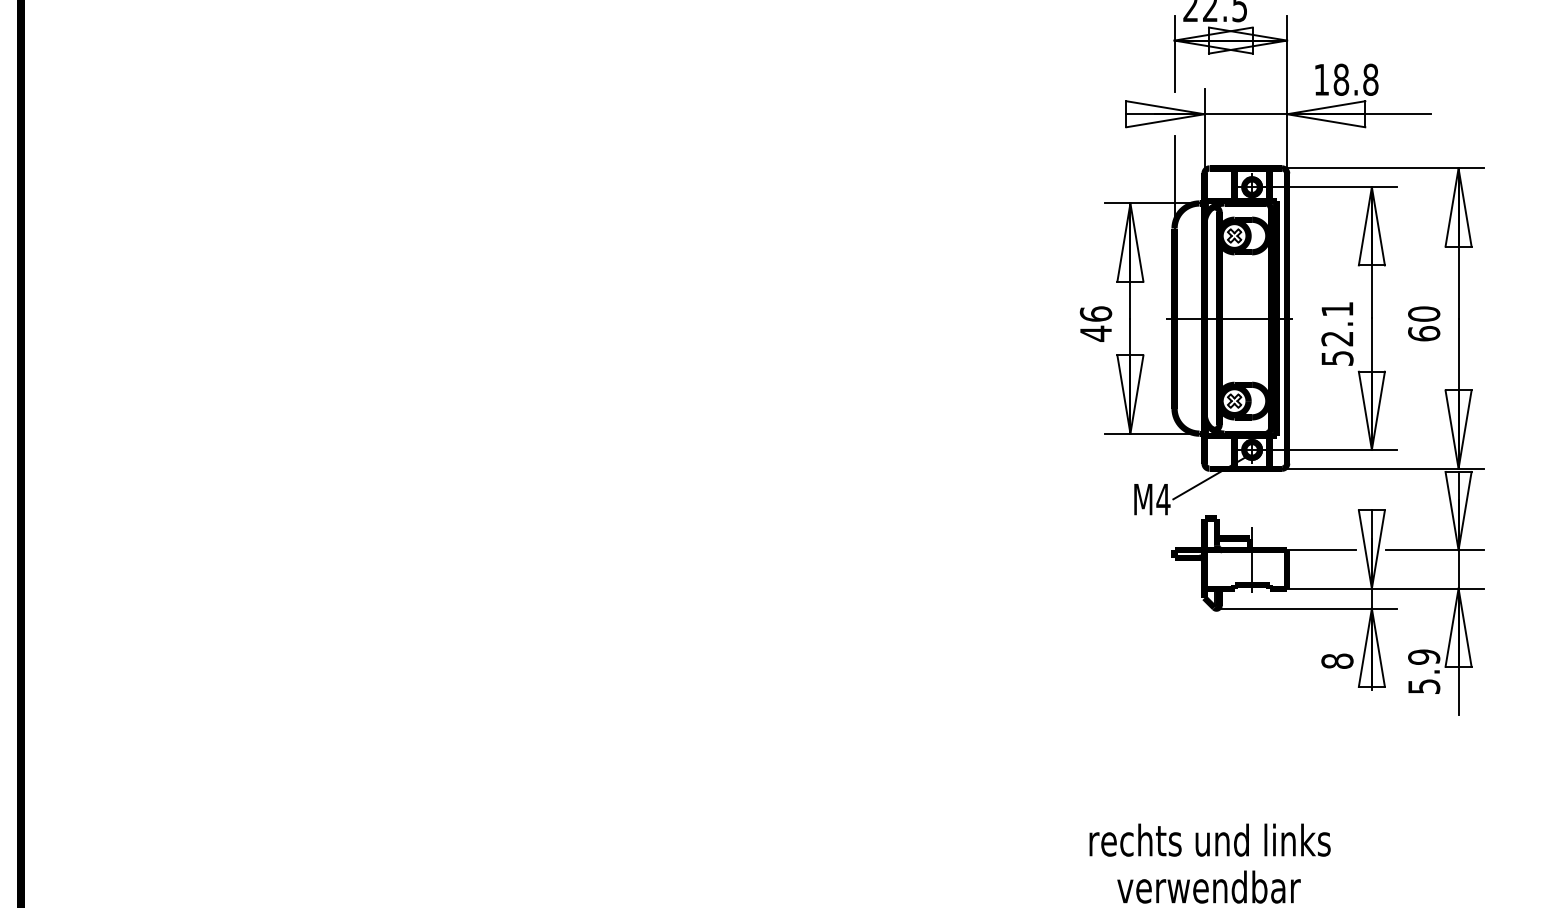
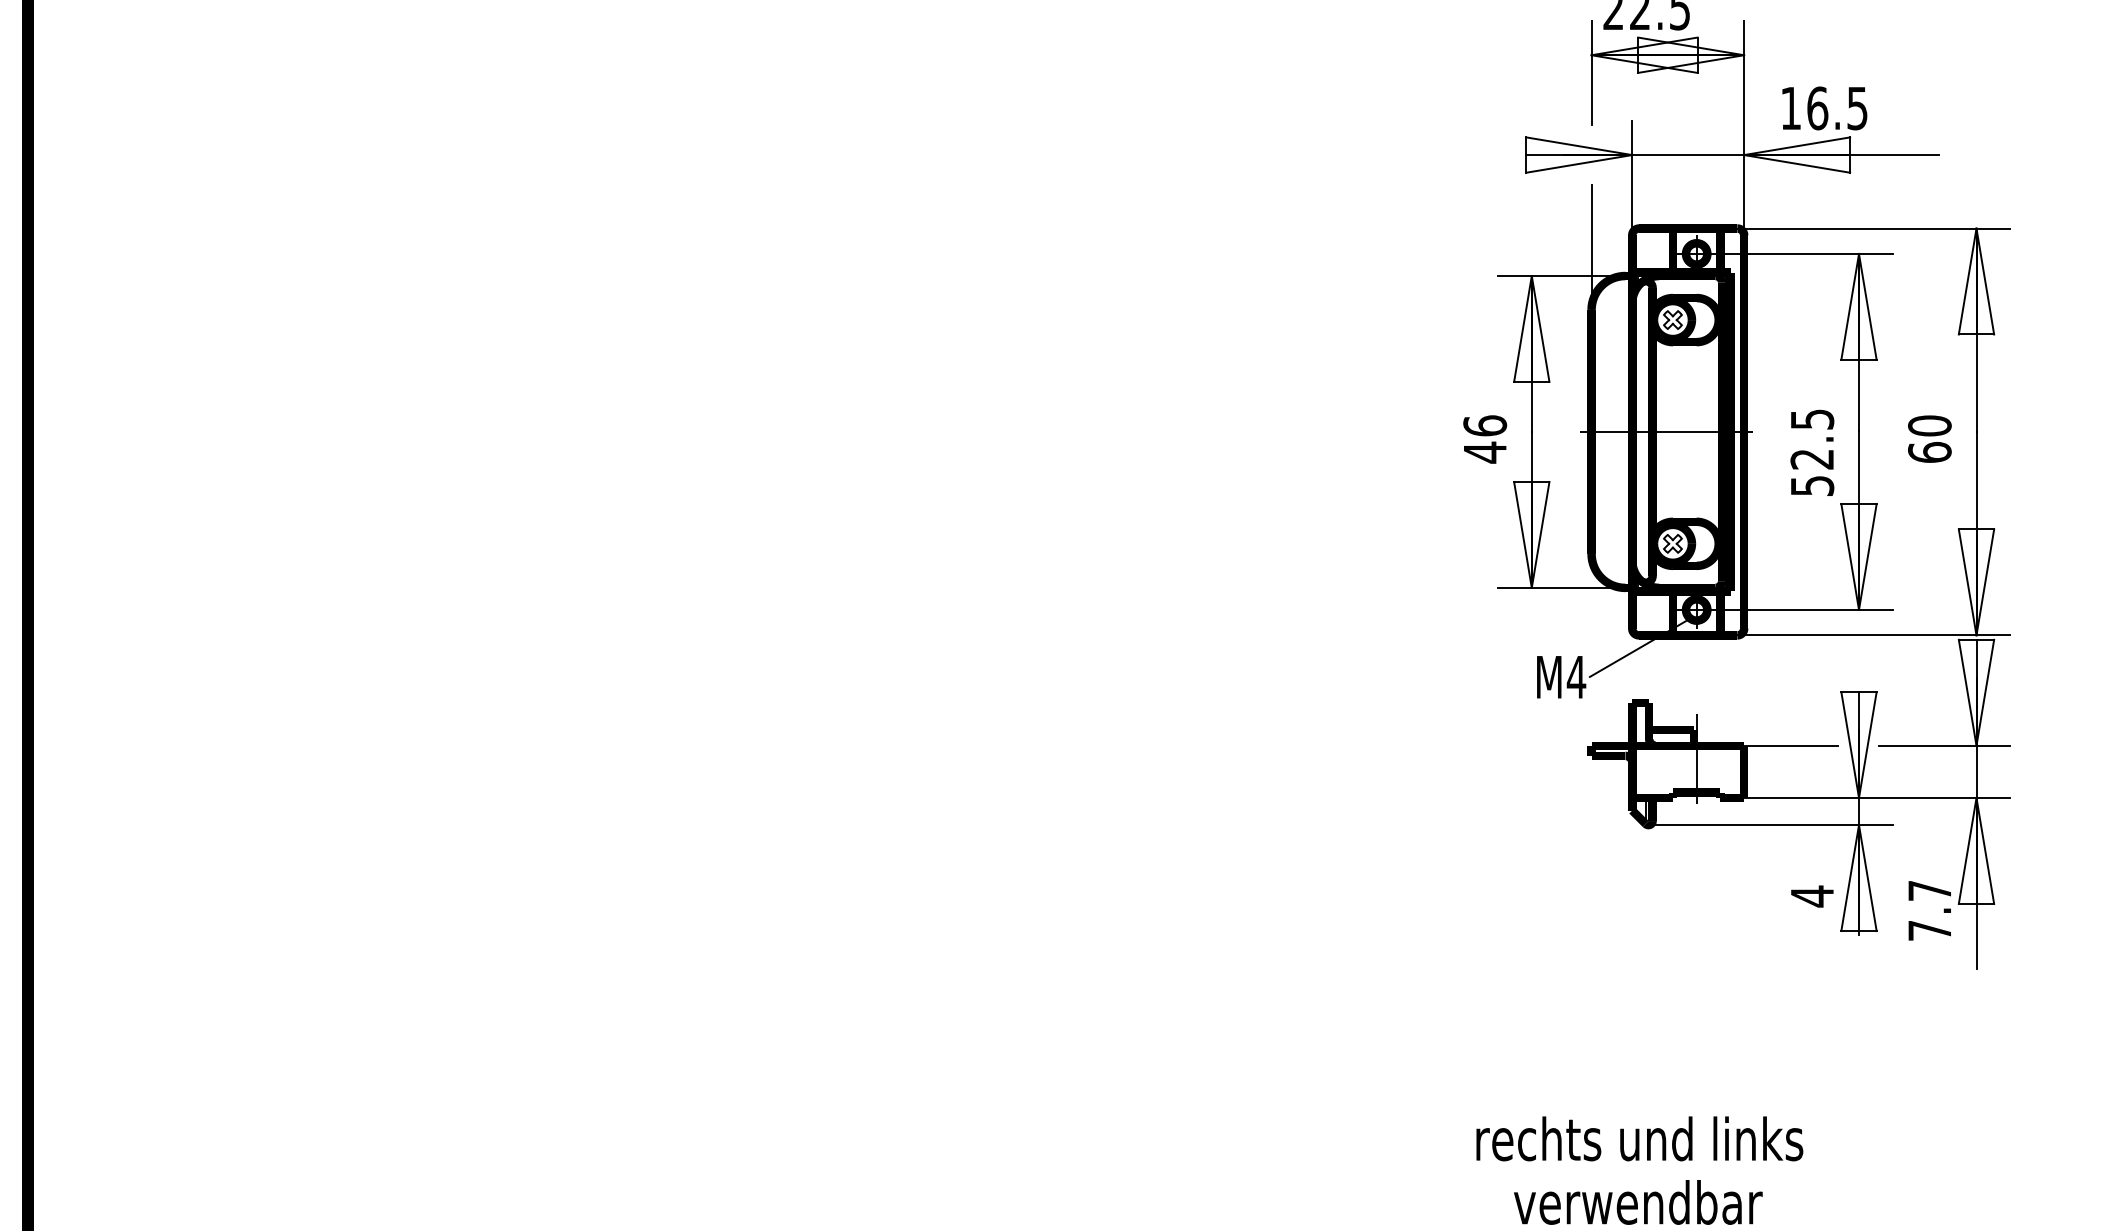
text: (1356, 79) -> (1837, 108), 18.8 -> 16.5
text: (1337, 309) -> (1812, 419), 52.1 -> 52.5
text: (1337, 661) -> (1812, 896), 8 -> 4
text: (1423, 671) -> (1929, 910), 5.9 -> 7.7

